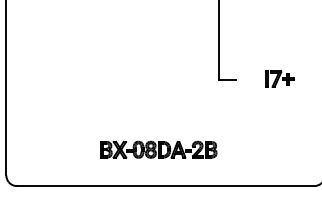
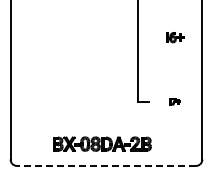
part: (280, 79) -> (175, 101), size x0.6
part: (159, 148) -> (102, 143), size x1.4
line: (163, 185) -> (105, 165), solid -> dashed

